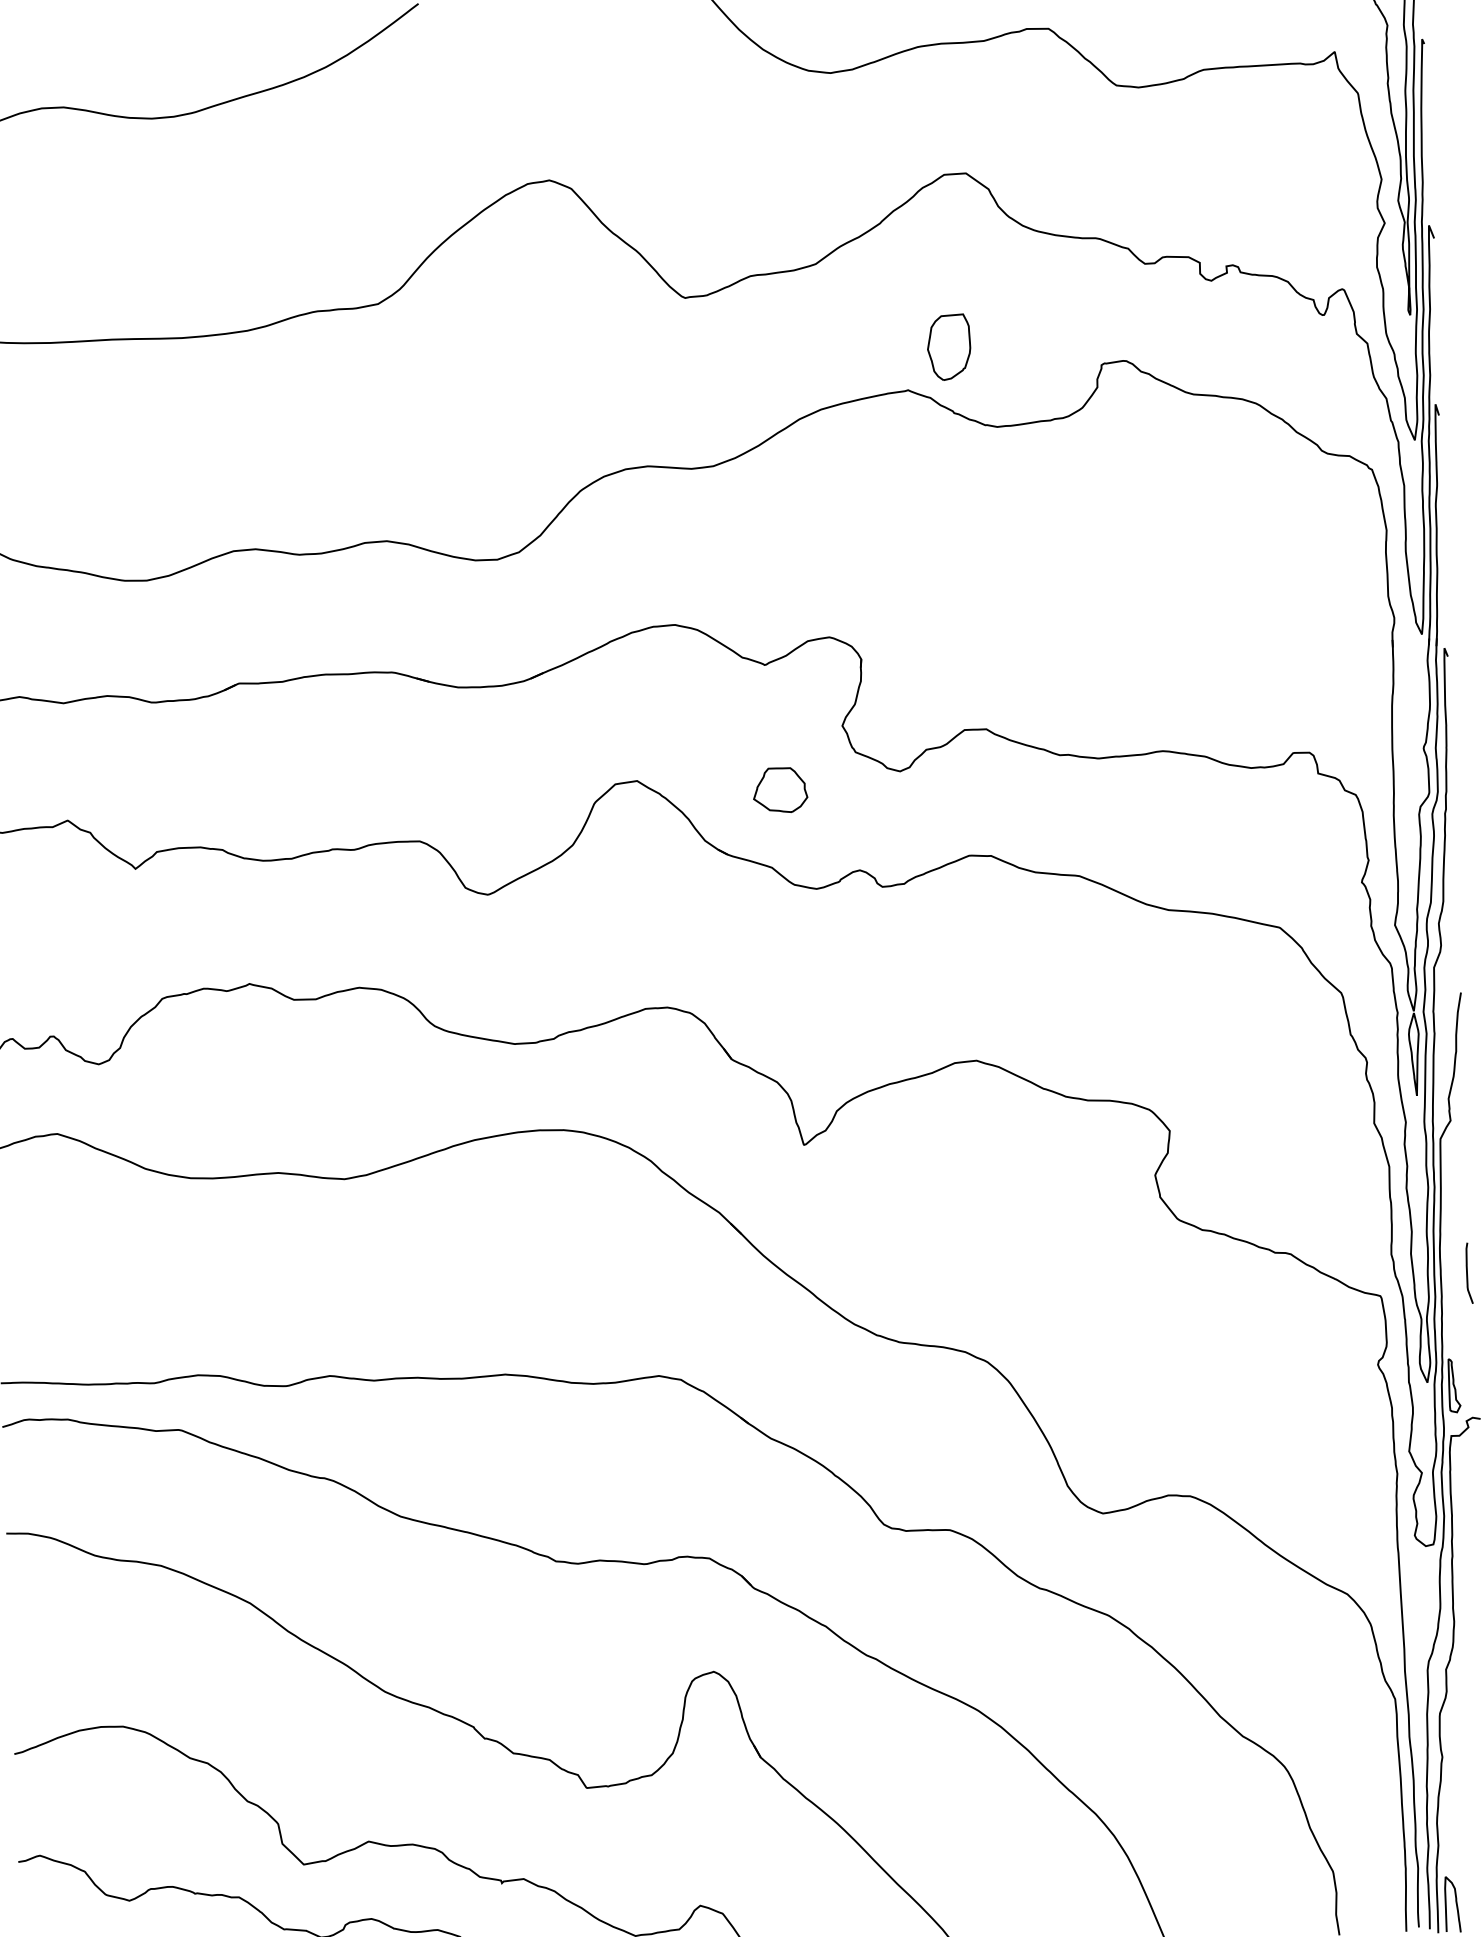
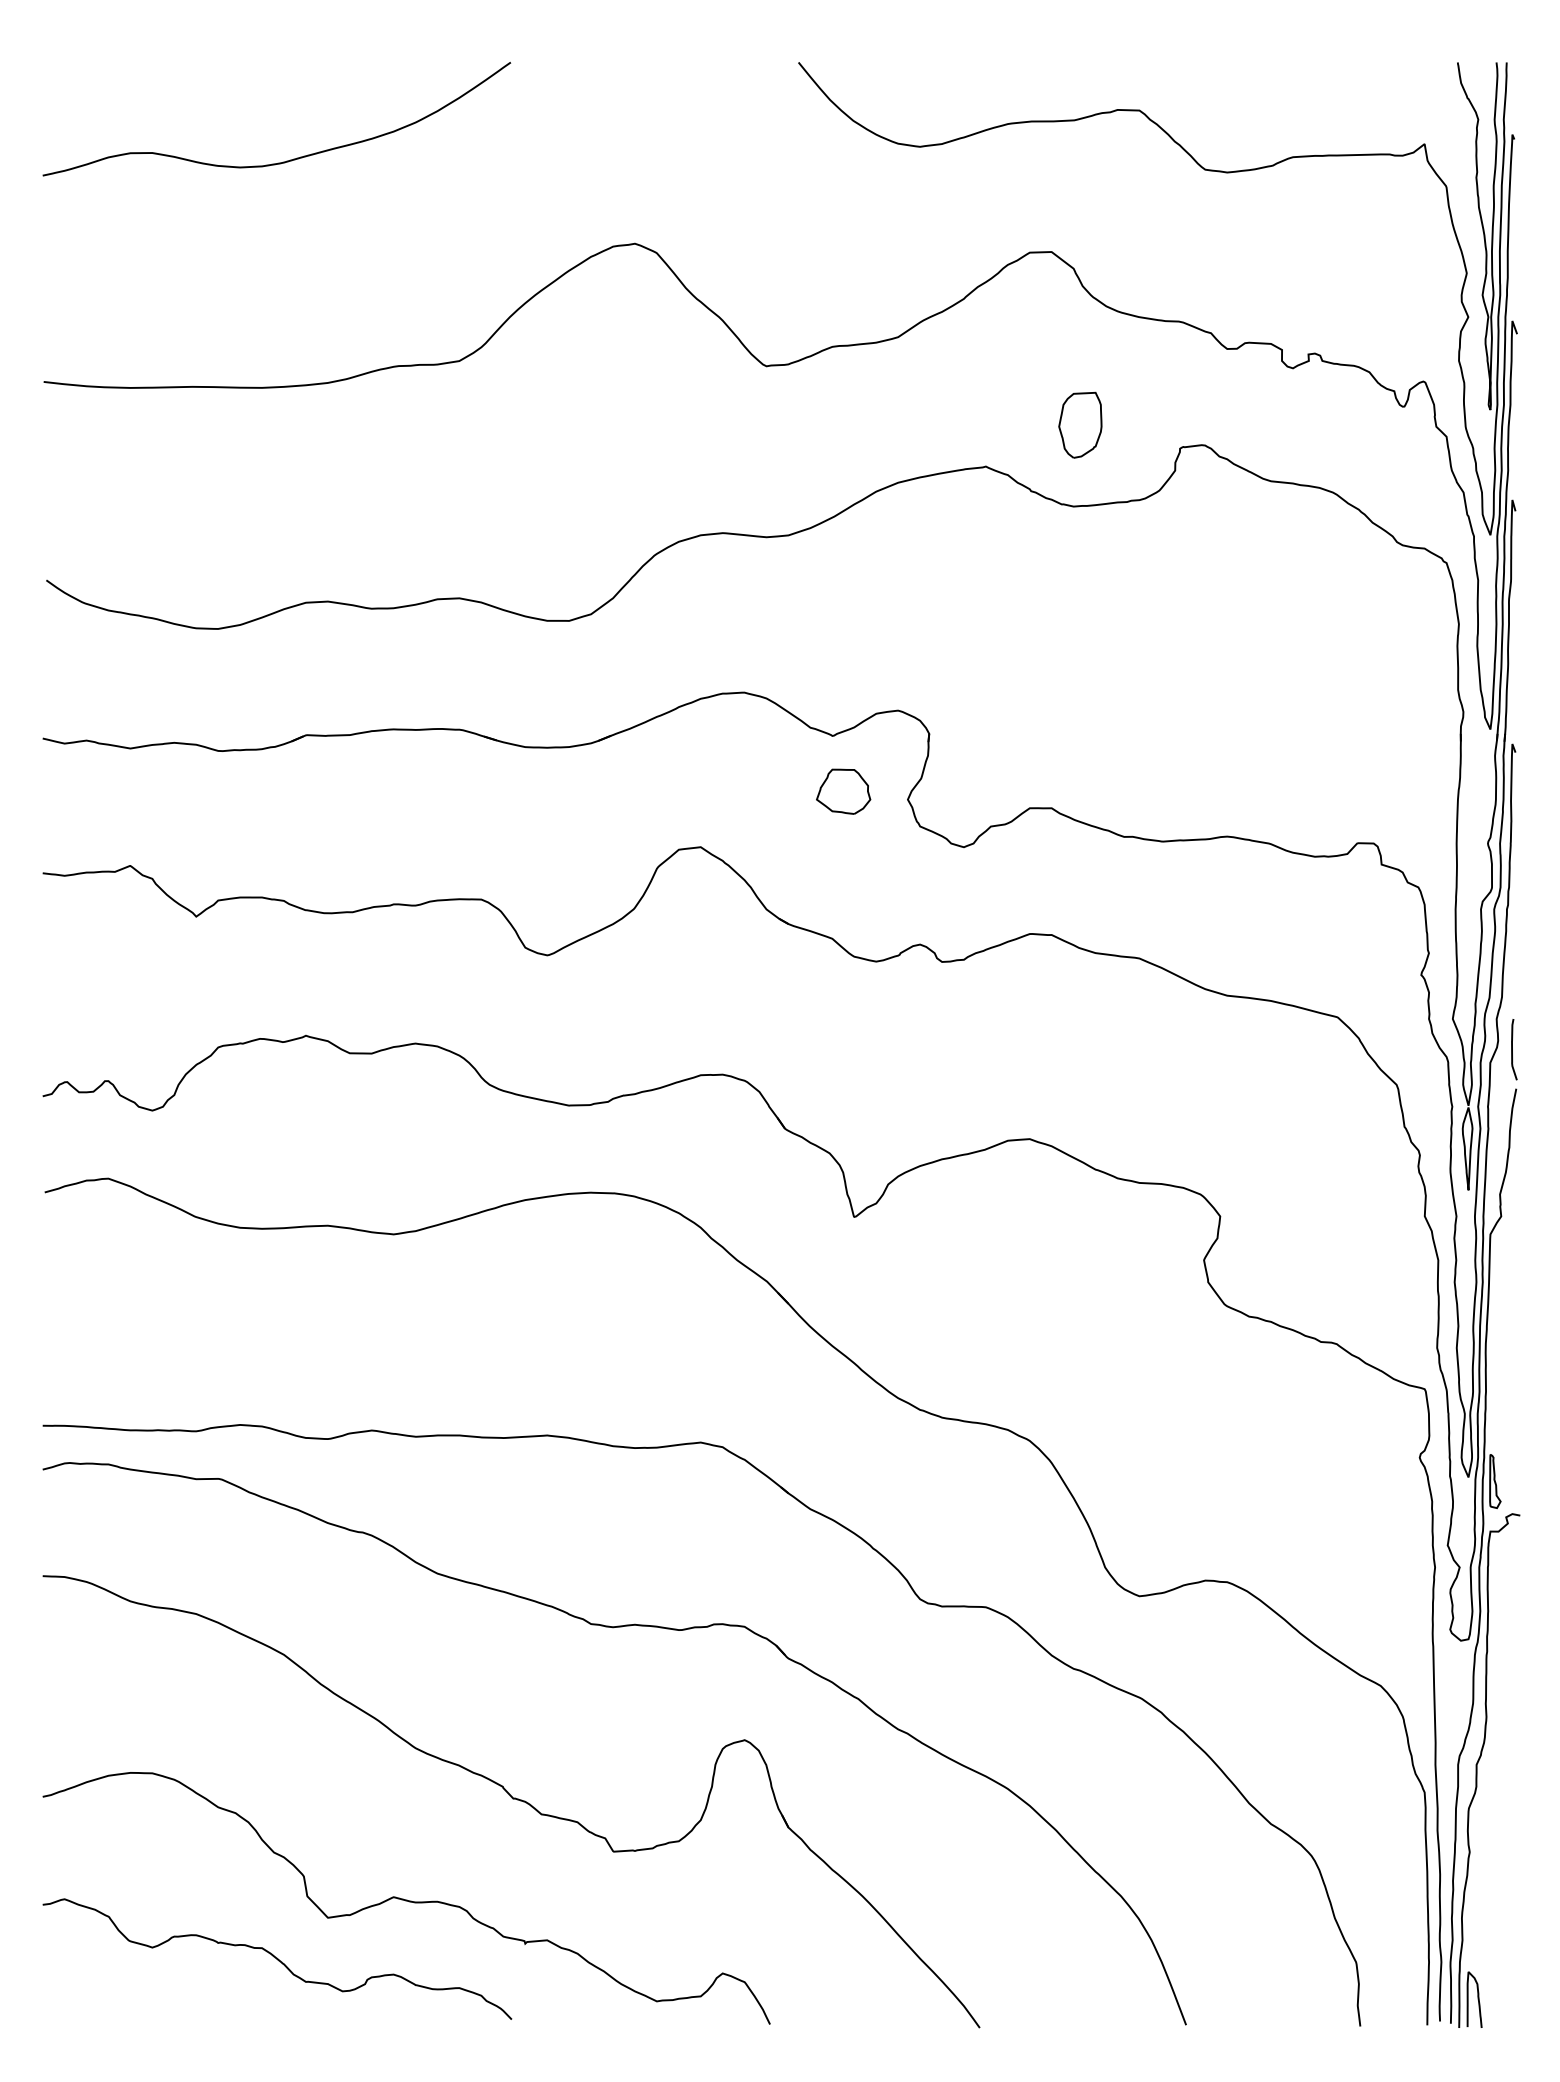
part: (949, 346) -> (1080, 424), moved
part: (780, 790) -> (843, 791), moved
curve: (1467, 1273) -> (1512, 1049), moved

